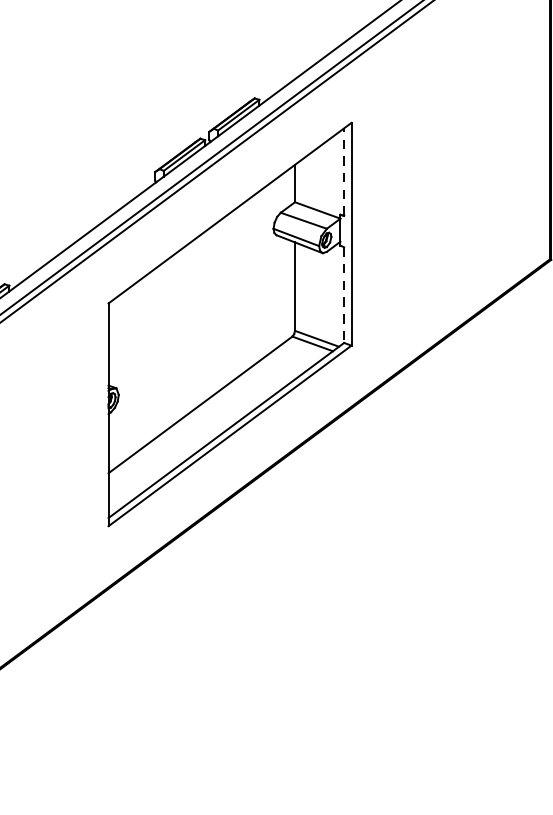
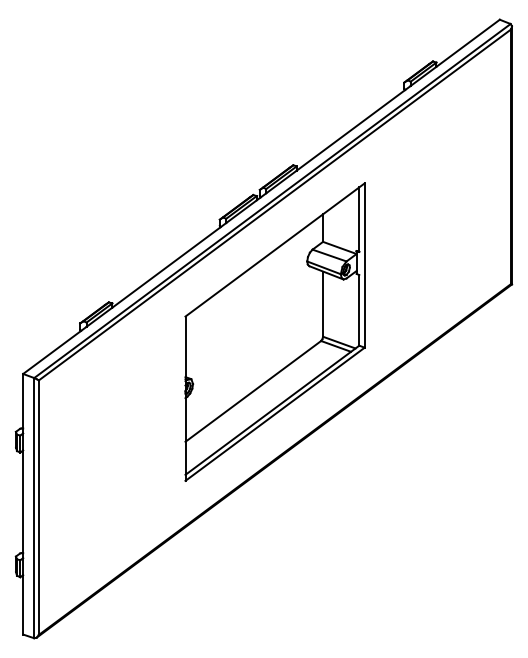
line: (344, 171) -> (359, 219), dashed -> solid
line: (344, 295) -> (359, 310), dashed -> solid

